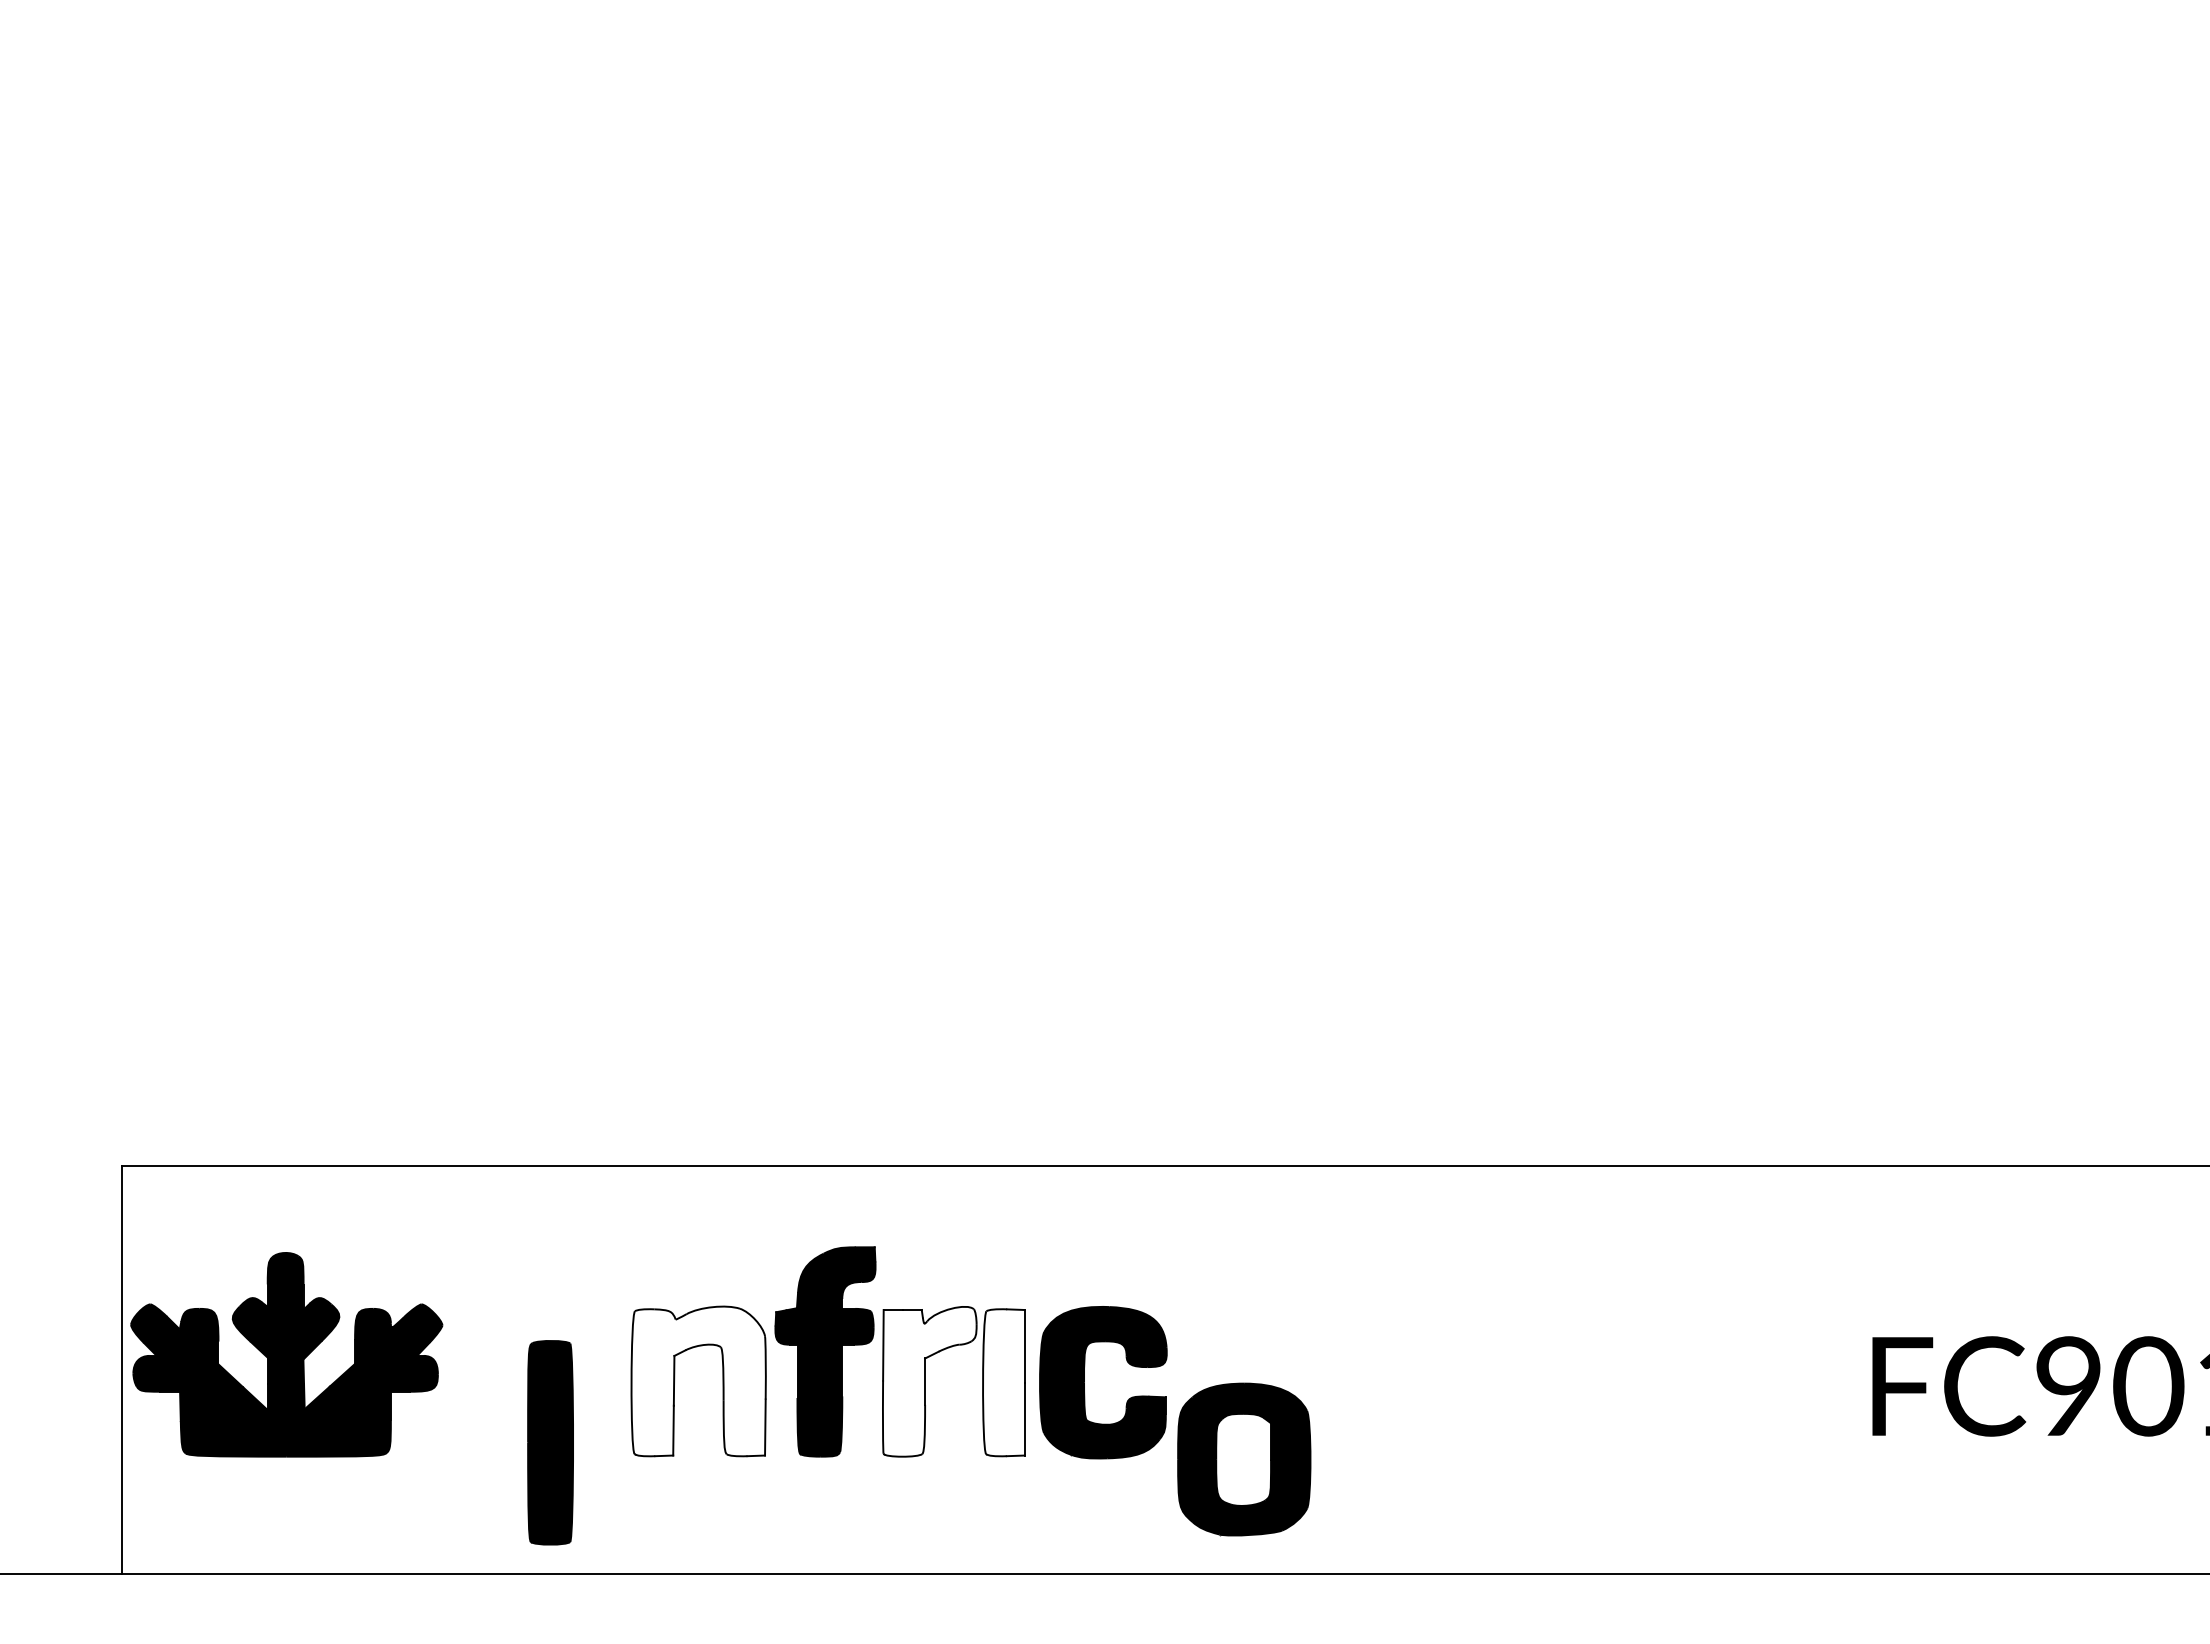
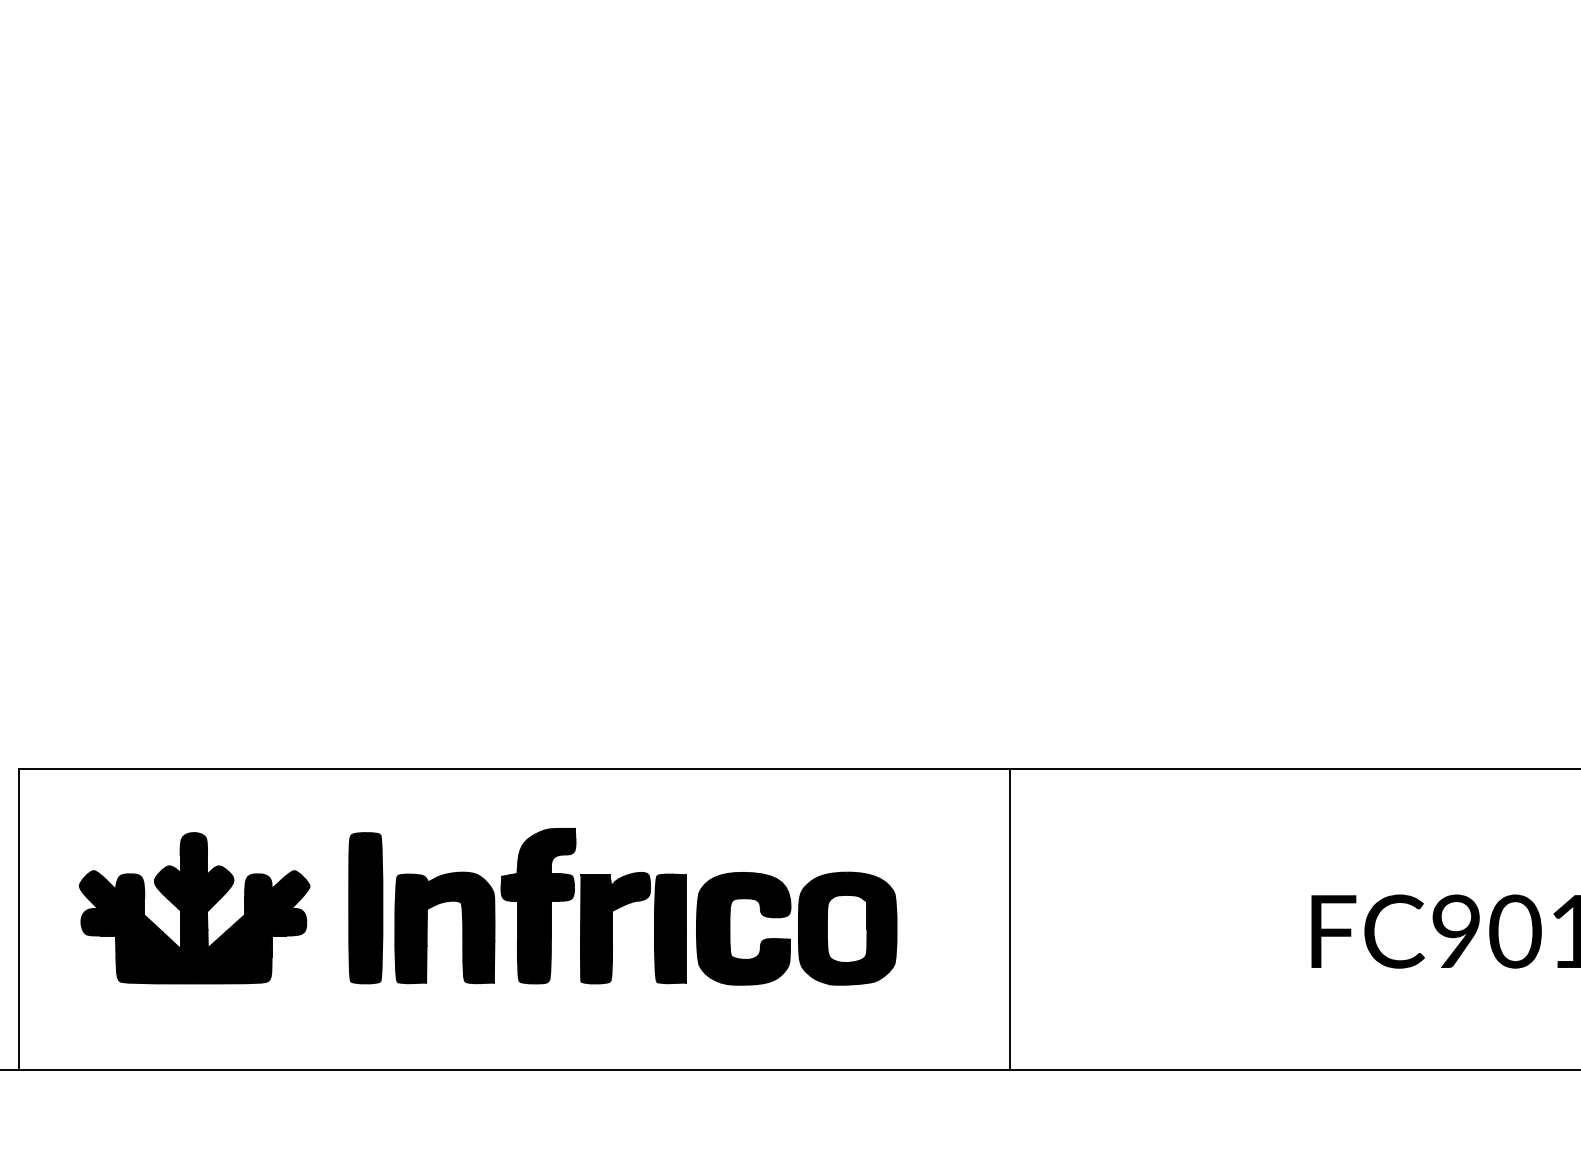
part: (286, 1354) -> (194, 908), moved
line: (1464, 1370) -> (1010, 919), added
fill: (698, 1381) -> (444, 927), added
fill: (929, 1381) -> (615, 927), added
fill: (1003, 1382) -> (669, 928), added
part: (550, 1442) -> (365, 908), moved
part: (1244, 1459) -> (847, 928), moved

